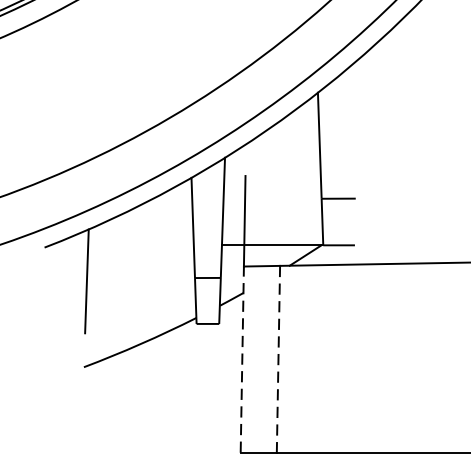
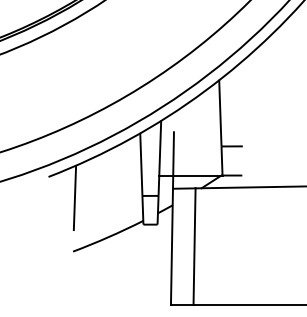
line: (241, 358) -> (171, 246), dashed -> solid
line: (278, 360) -> (194, 247), dashed -> solid

